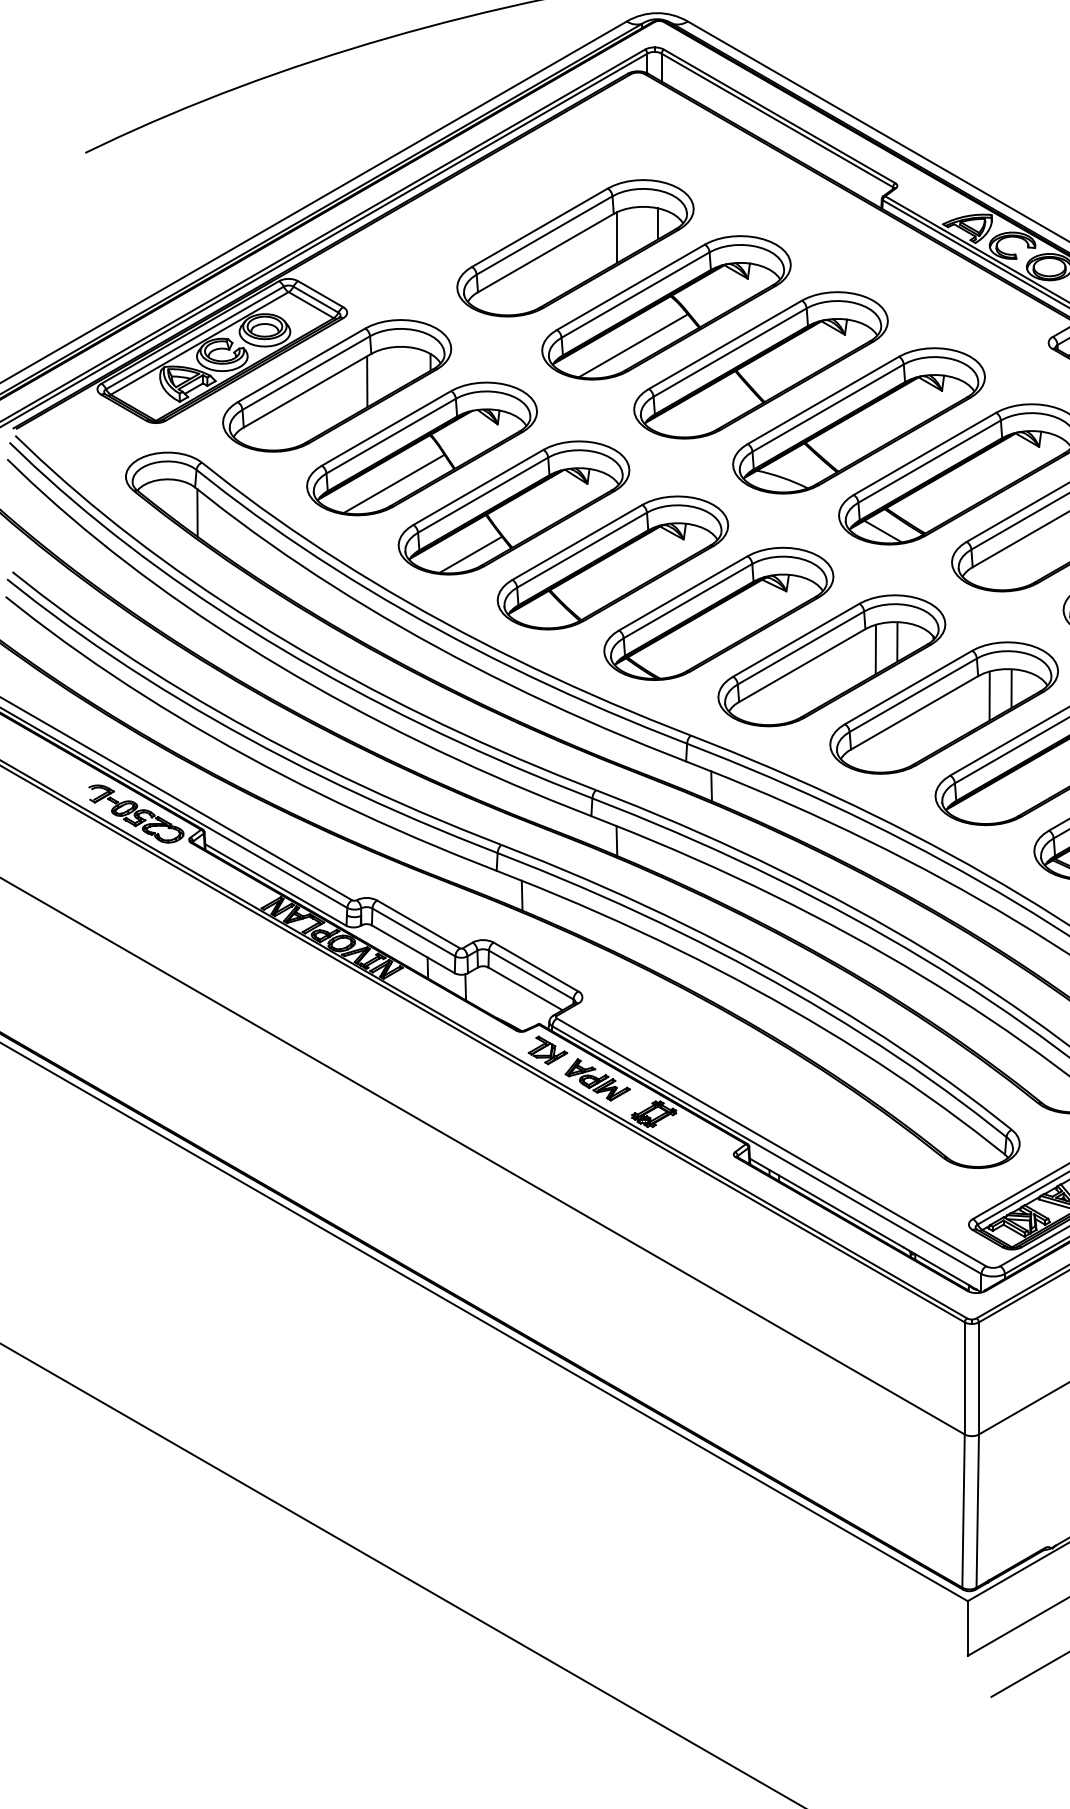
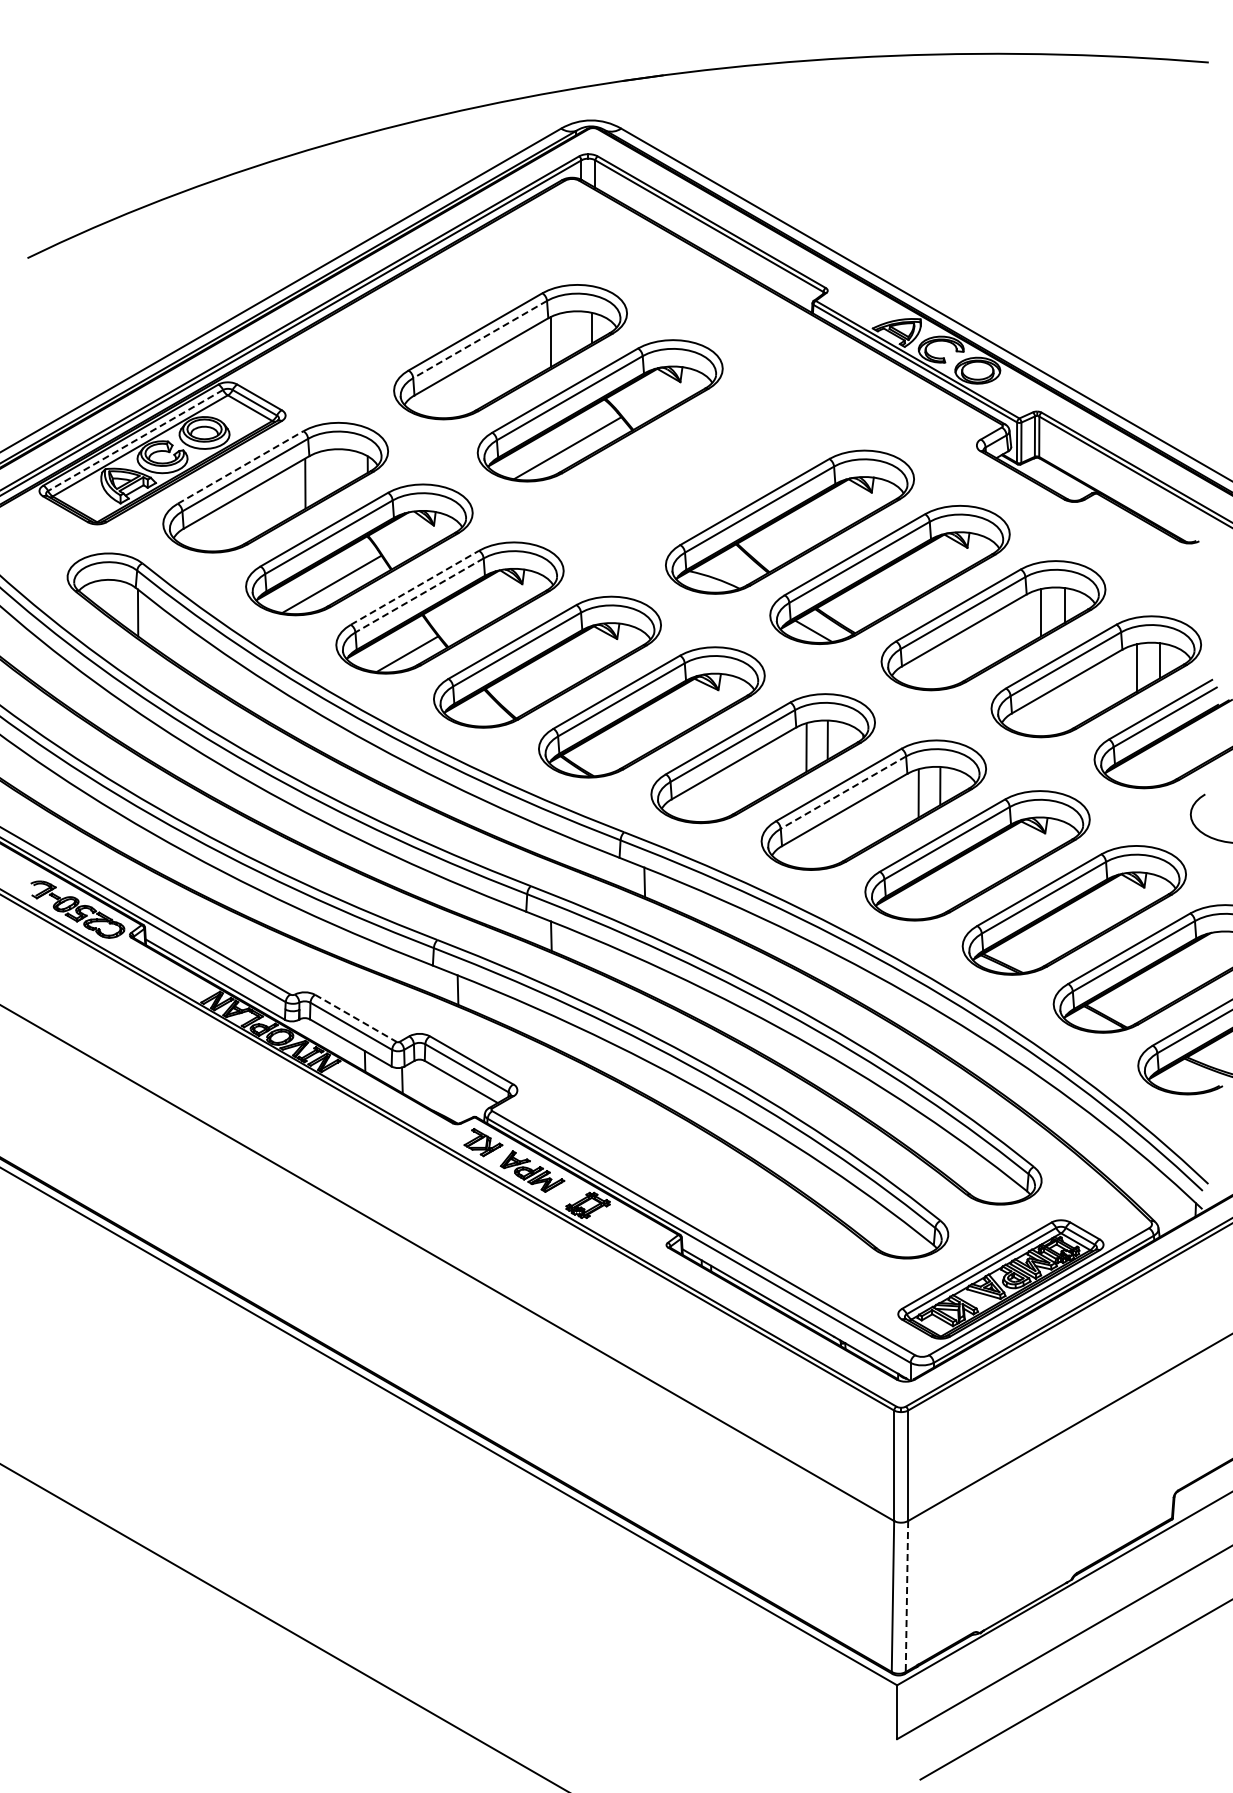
line: (543, 235) -> (479, 339), solid -> dashed
line: (194, 337) -> (135, 440), solid -> dashed
line: (301, 365) -> (240, 467), solid -> dashed
part: (761, 365) -> (693, 467), removed
line: (479, 487) -> (415, 587), solid -> dashed
line: (483, 495) -> (419, 595), solid -> dashed
line: (913, 695) -> (843, 792), solid -> dashed
line: (419, 924) -> (356, 1018), solid -> dashed
line: (977, 1512) -> (906, 1597), solid -> dashed

